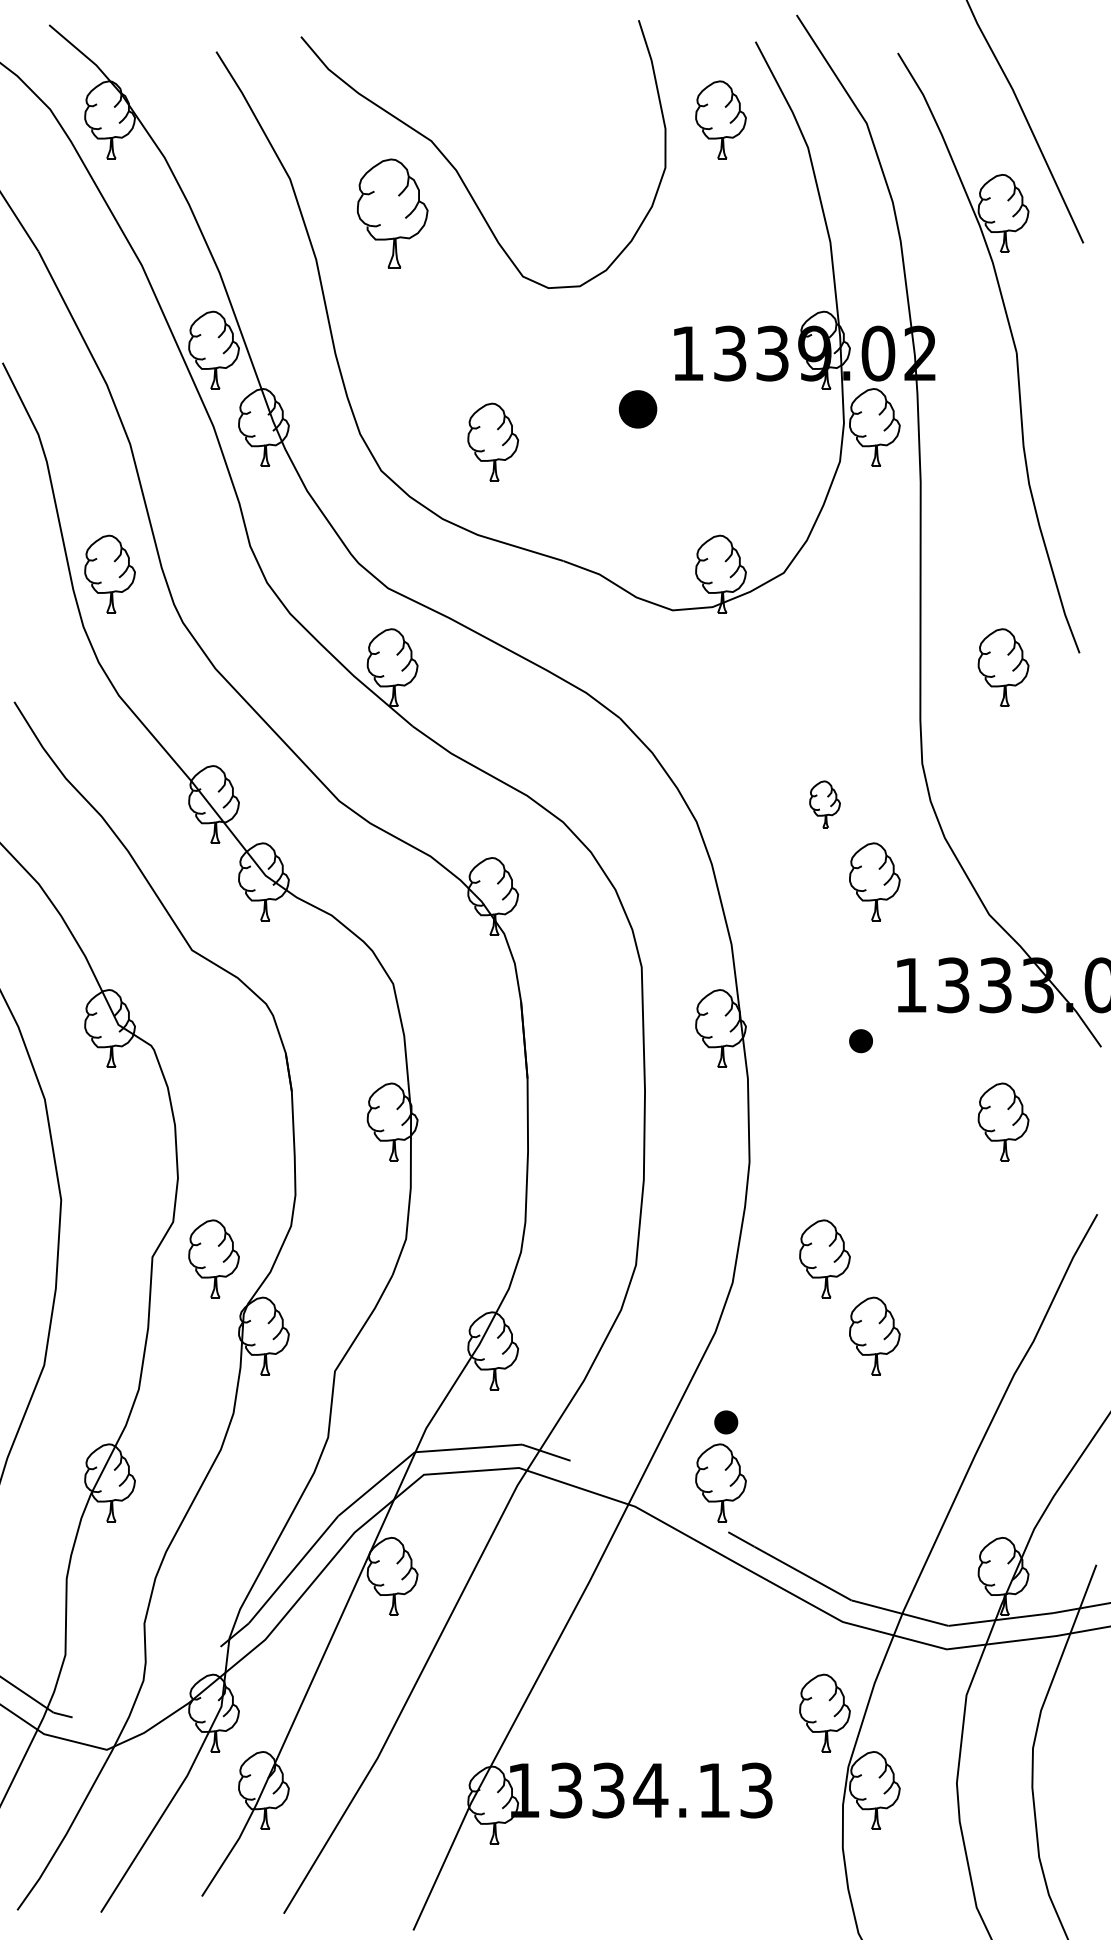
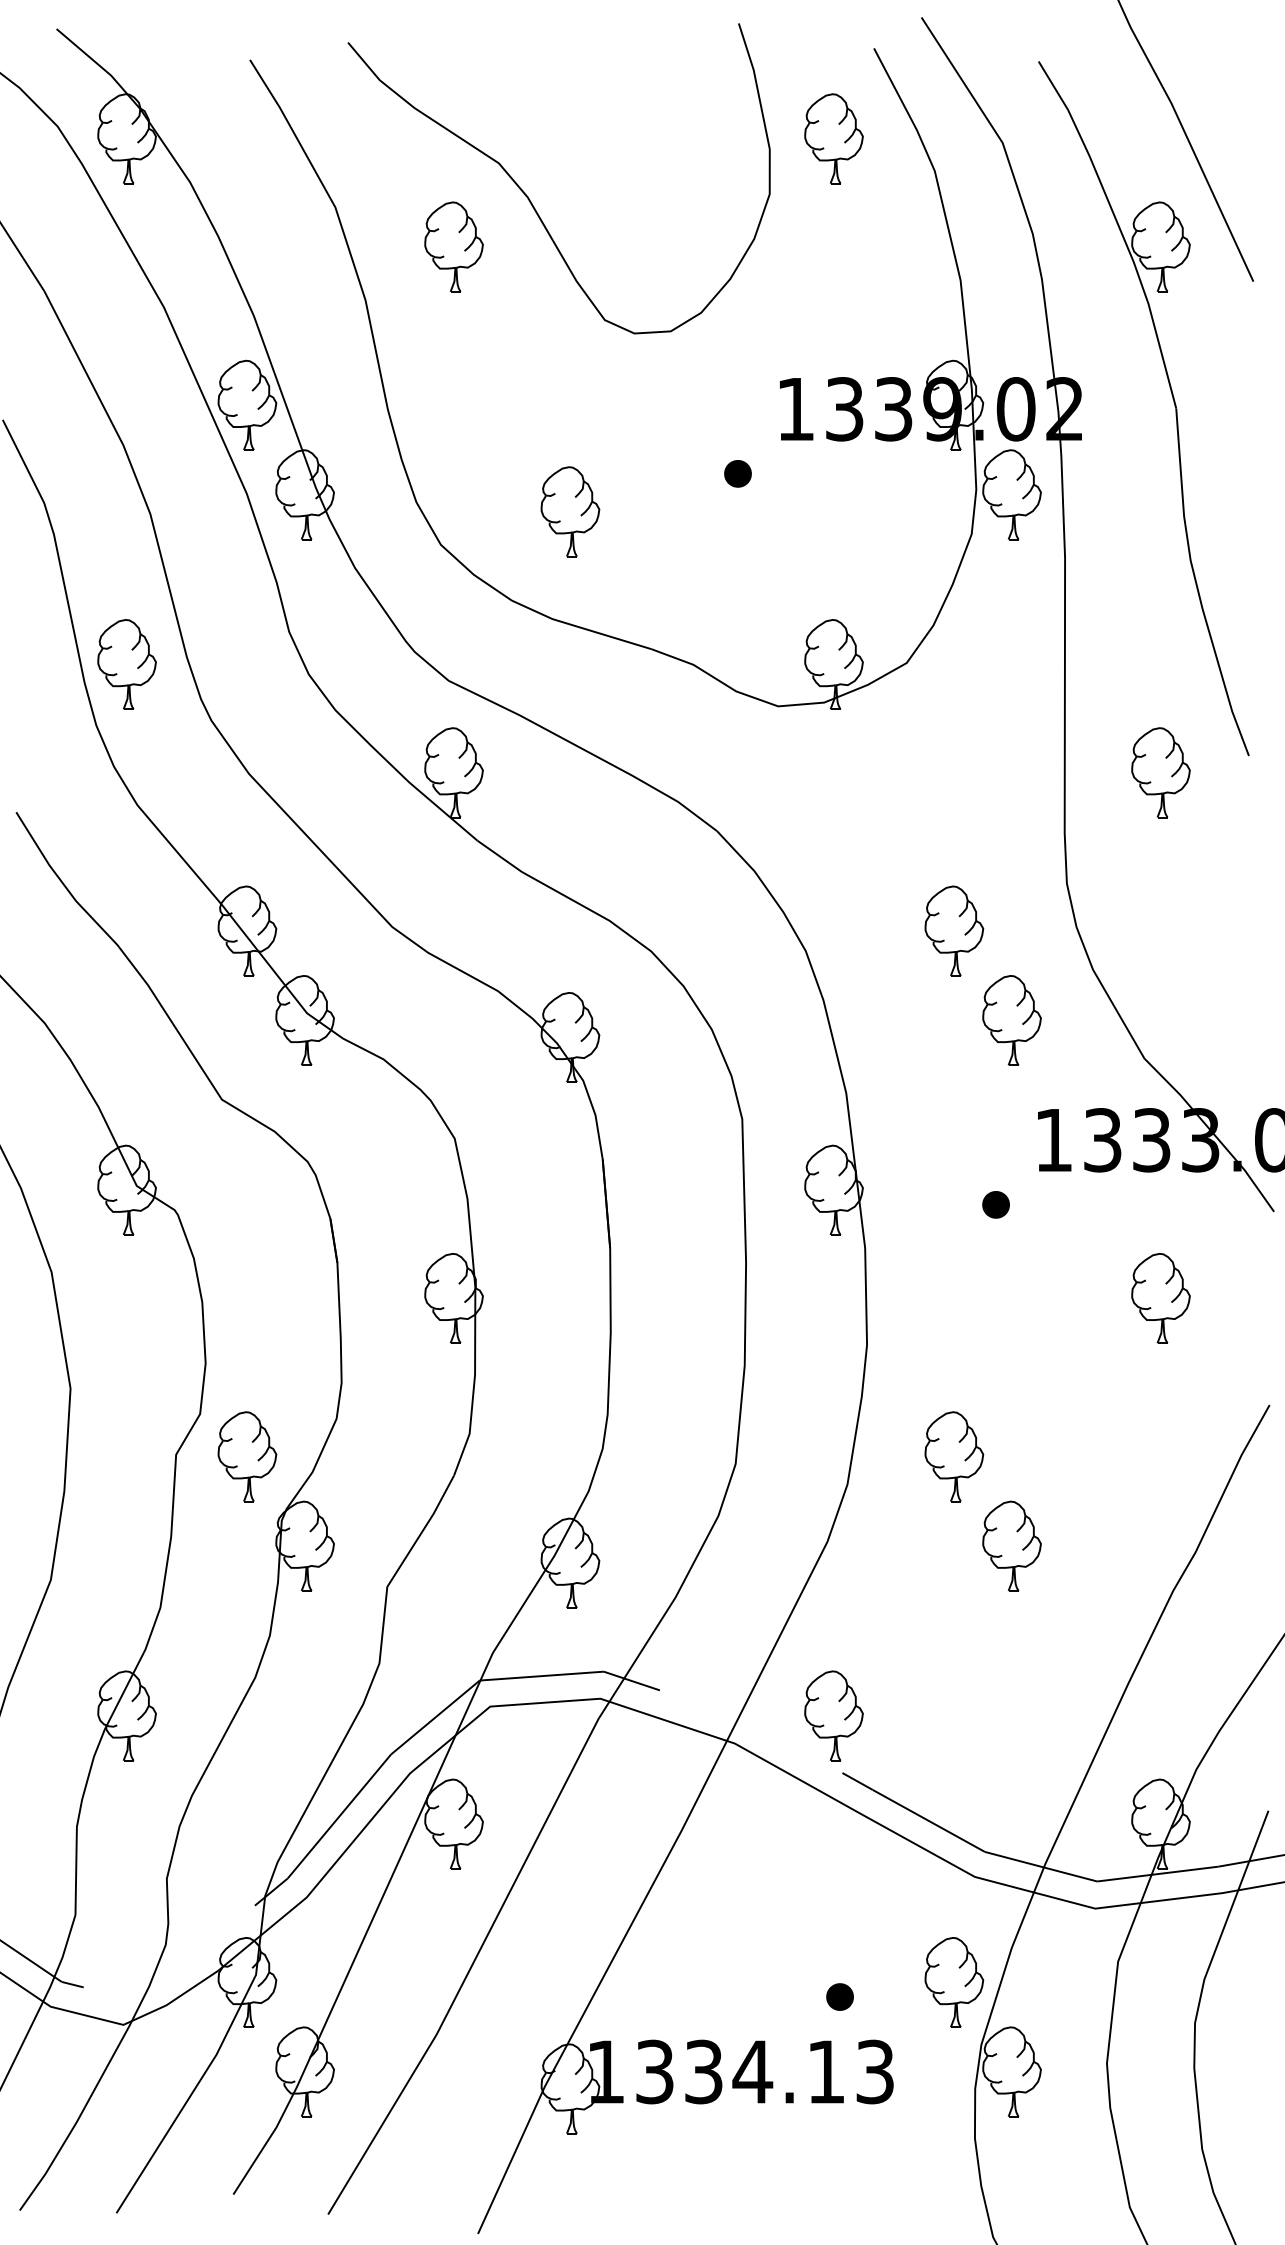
part: (392, 212) -> (453, 246), size x0.71
part: (637, 409) -> (737, 473), size x0.62
part: (825, 804) -> (954, 930), size x1.67
part: (725, 1421) -> (839, 1996), moved

